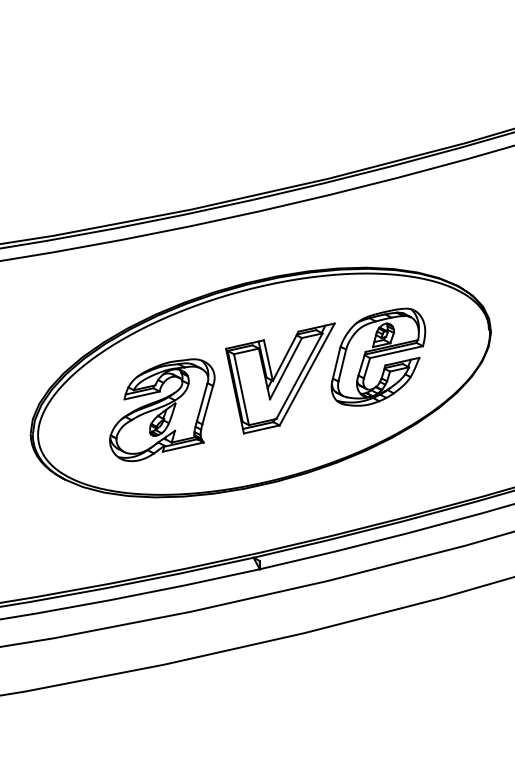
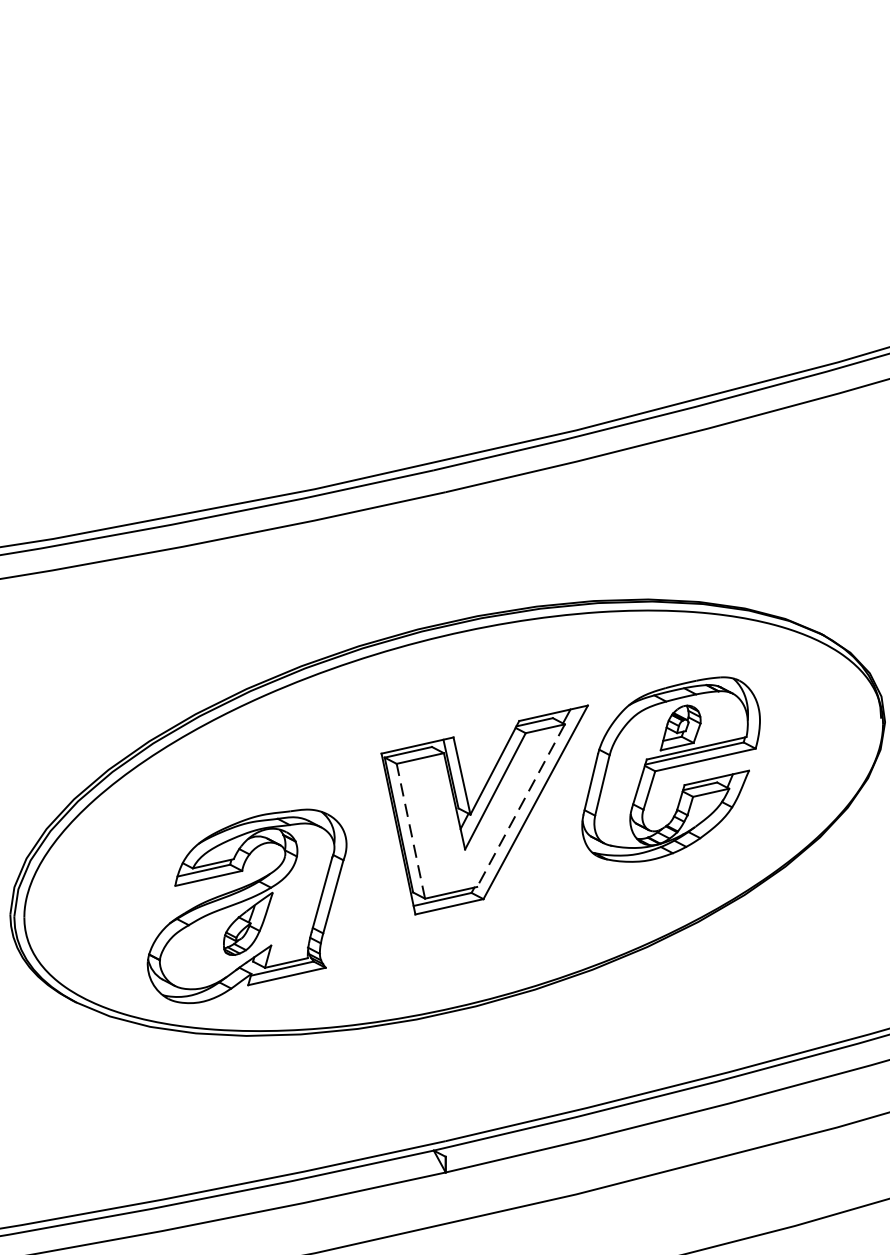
line: (299, 376) -> (521, 806), solid -> dashed
line: (241, 389) -> (410, 830), solid -> dashed
part: (162, 409) -> (247, 905), moved

